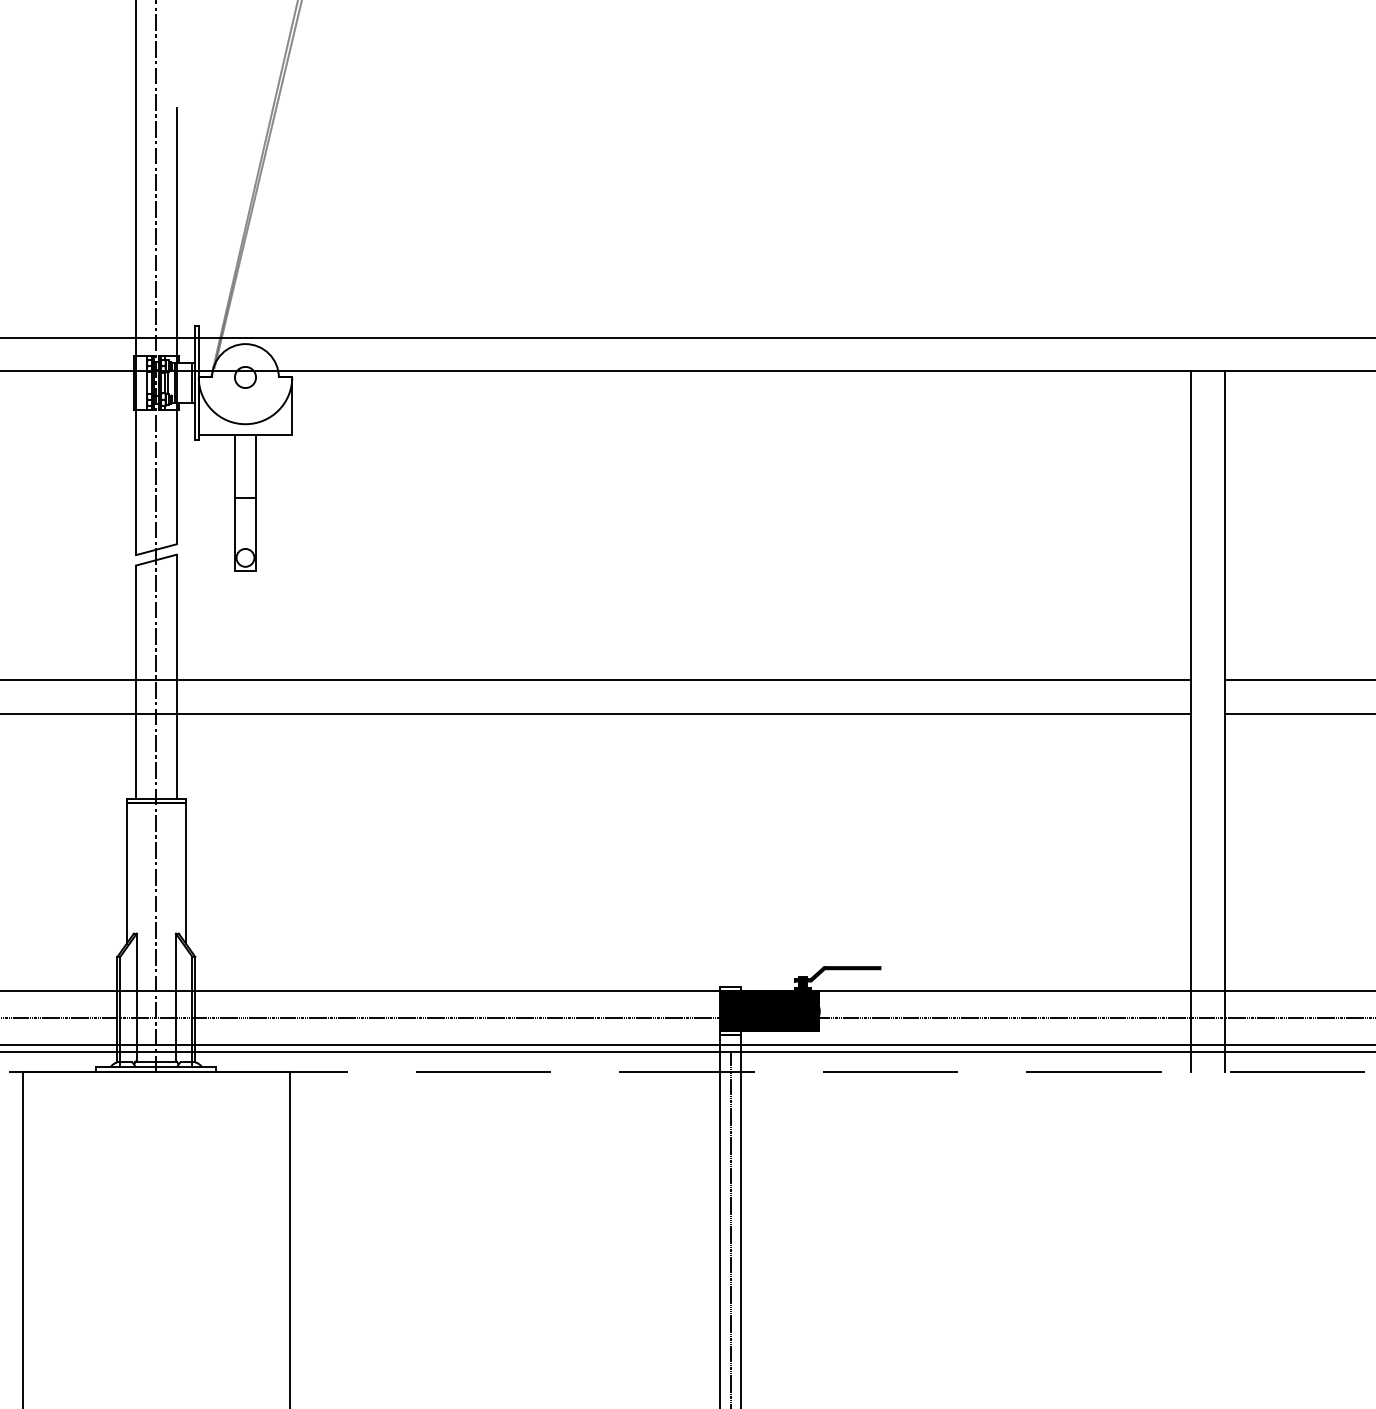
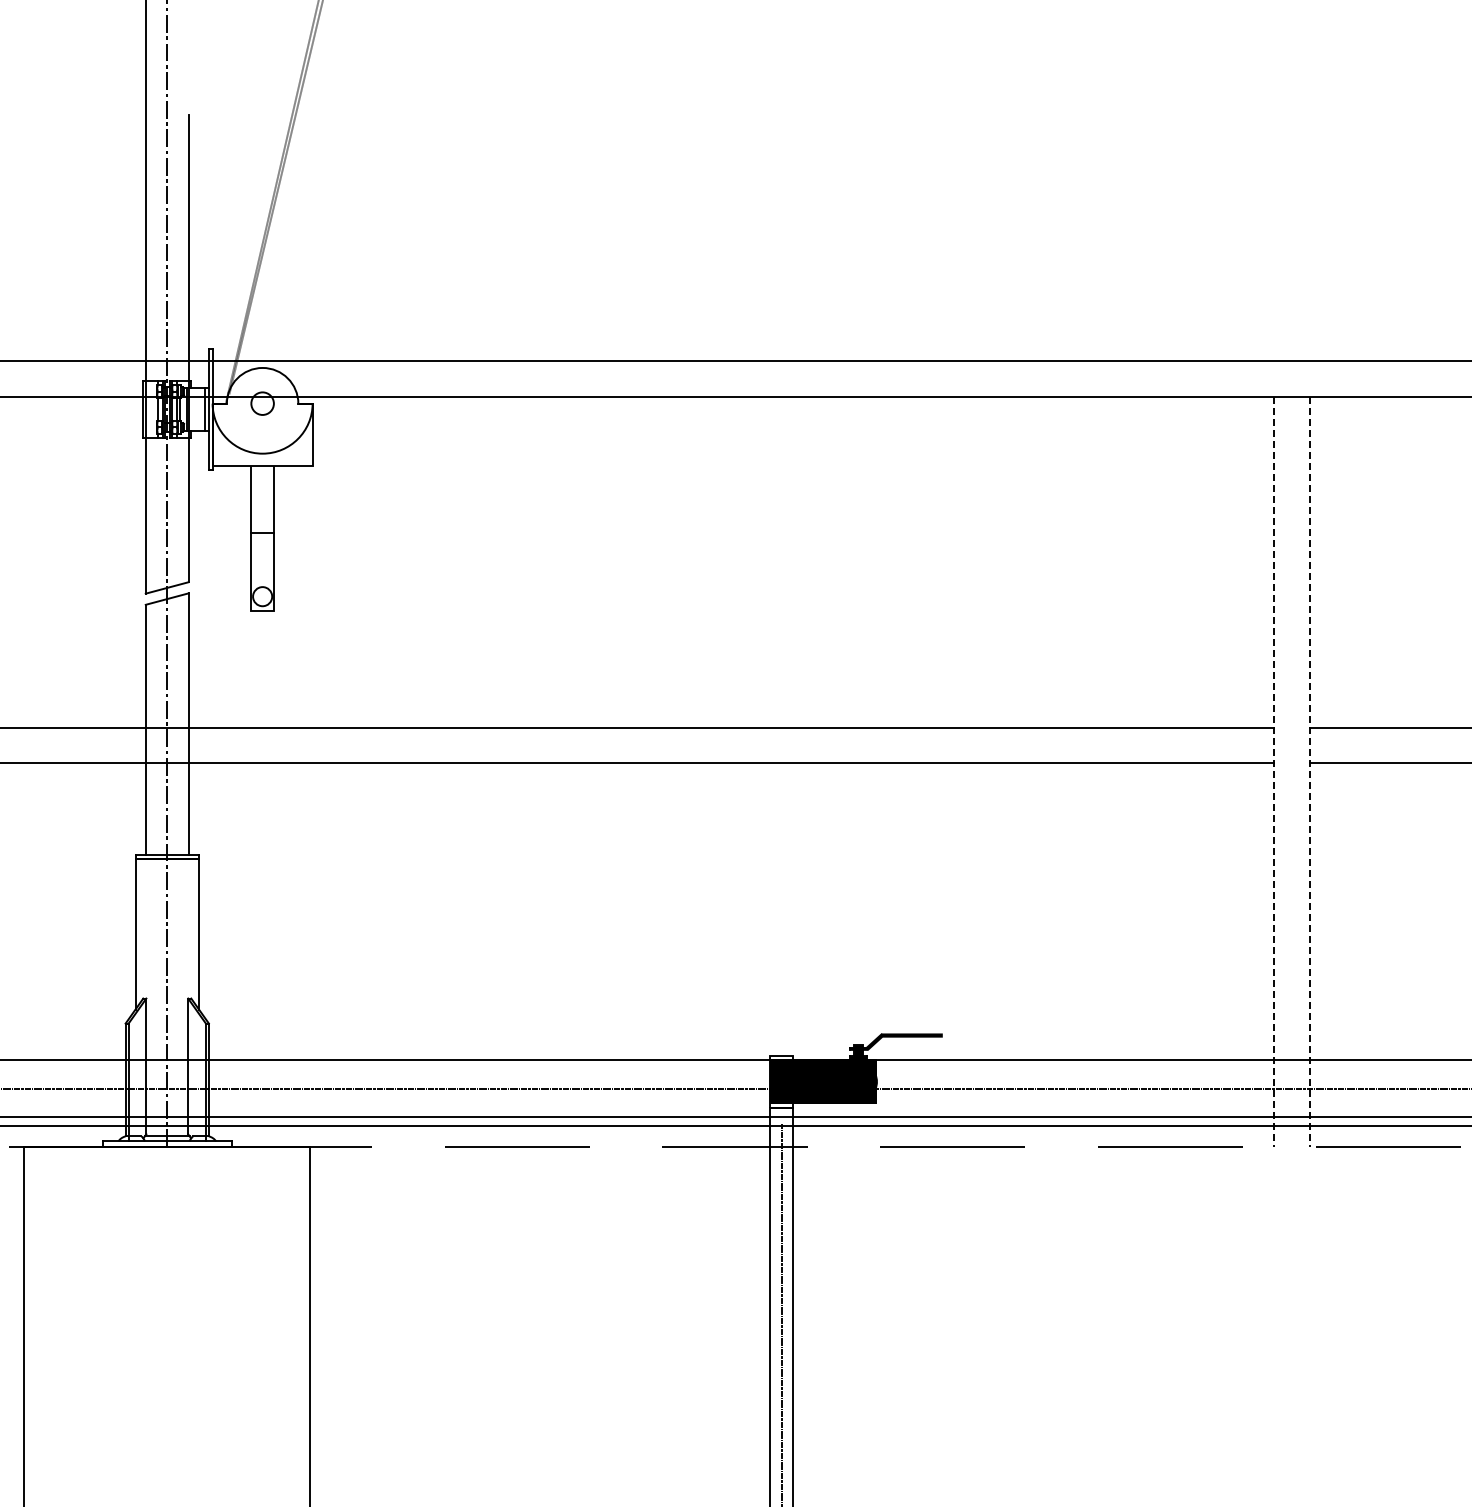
line: (1191, 722) -> (1274, 772), solid -> dashed
line: (1225, 722) -> (1310, 772), solid -> dashed

